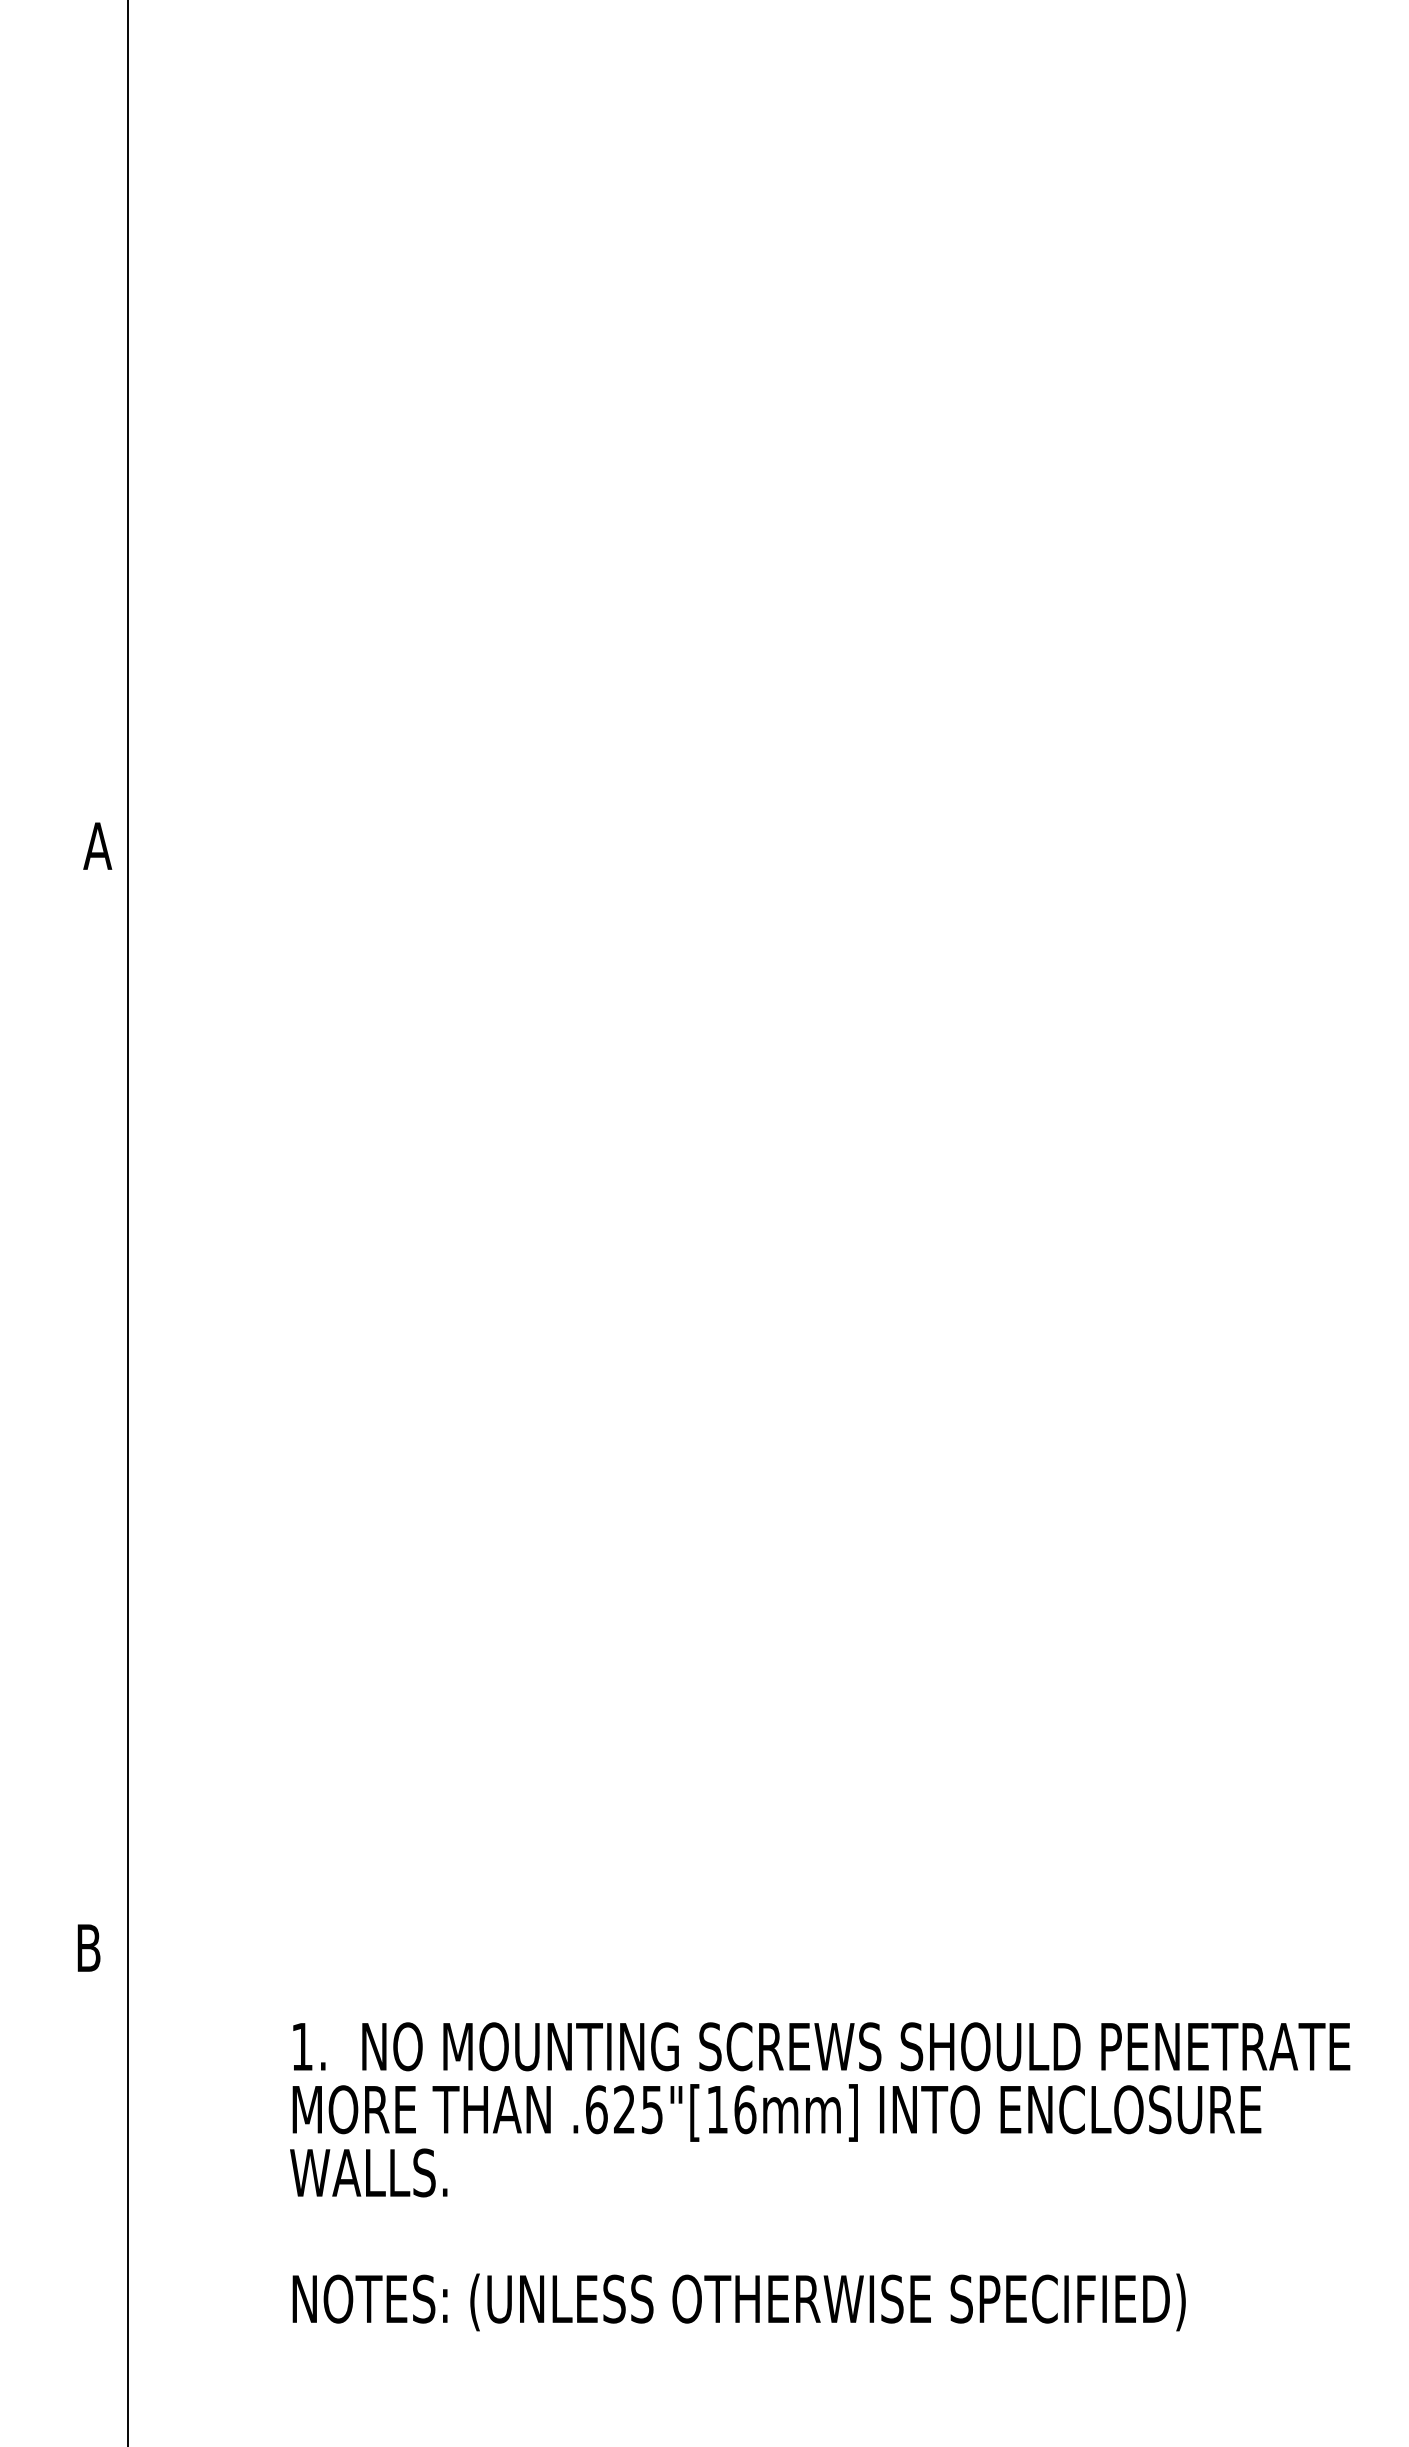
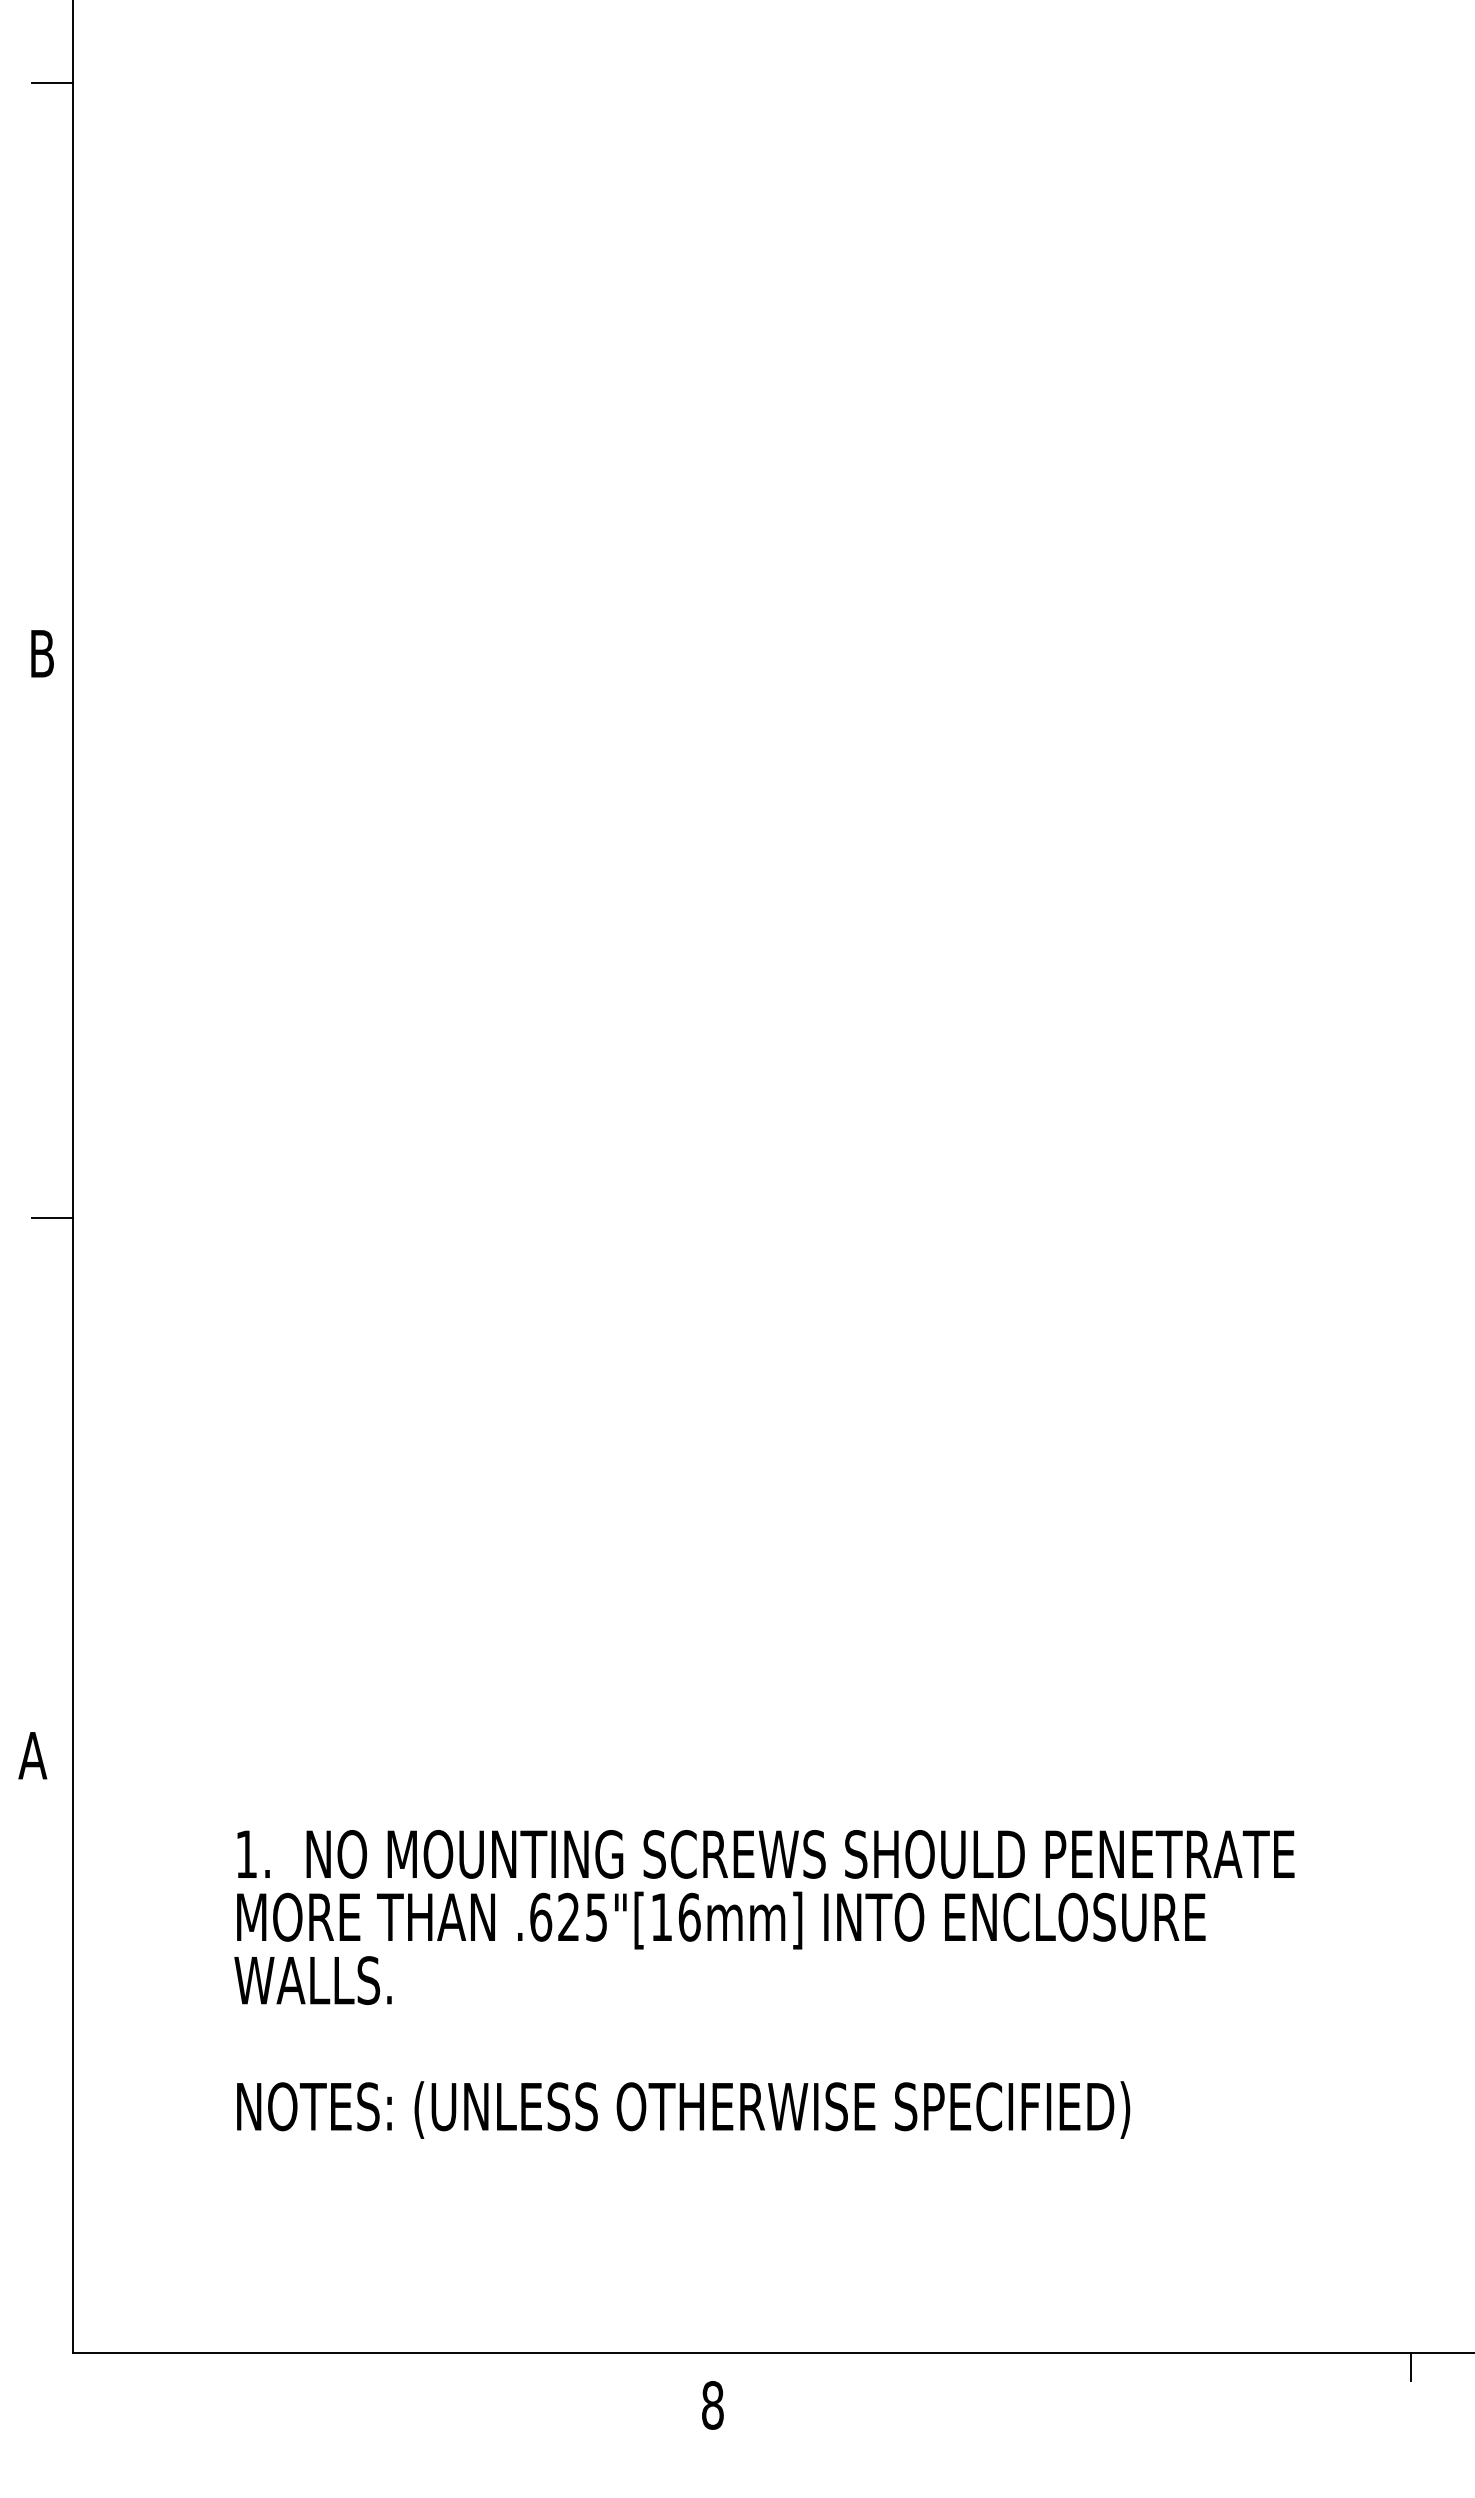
line: (108, 274) -> (52, 82), added
text: (97, 845) -> (41, 653), A -> B
line: (108, 1409) -> (52, 1217), added
text: (88, 1947) -> (32, 1755), B -> A

